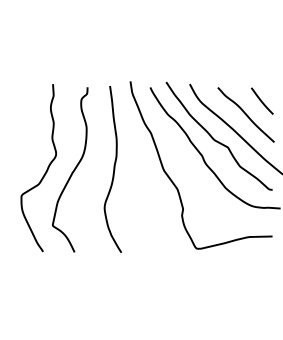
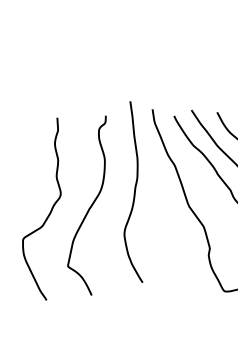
curve: (113, 169) -> (134, 192), moved
curve: (45, 171) -> (49, 212), moved

